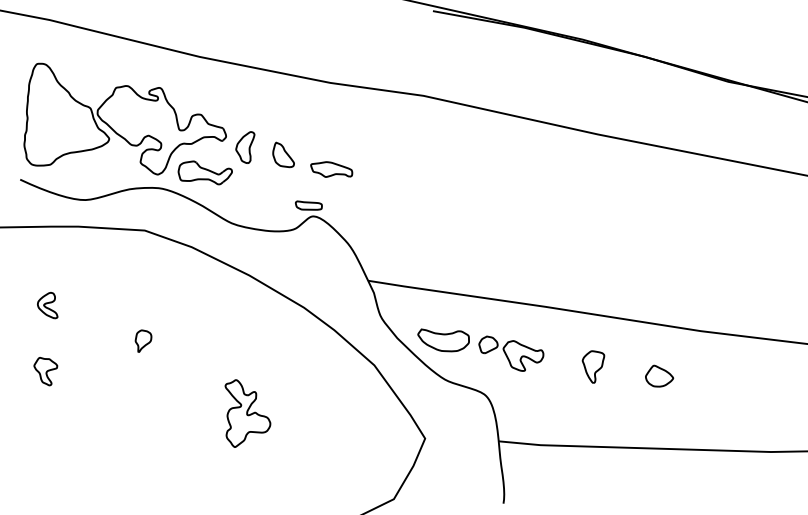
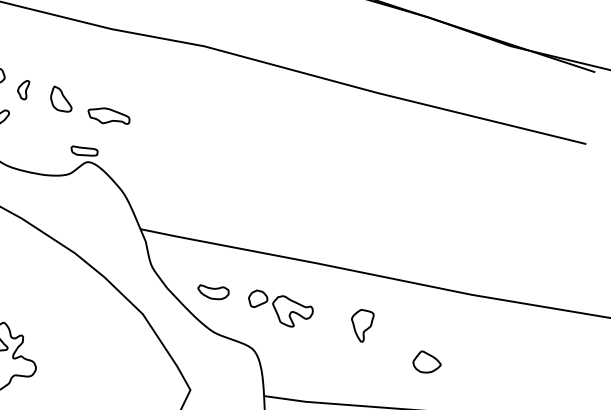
part: (245, 147) -> (23, 90), size x0.6
part: (443, 340) -> (213, 292), size x0.6
part: (659, 375) -> (427, 361), moved

